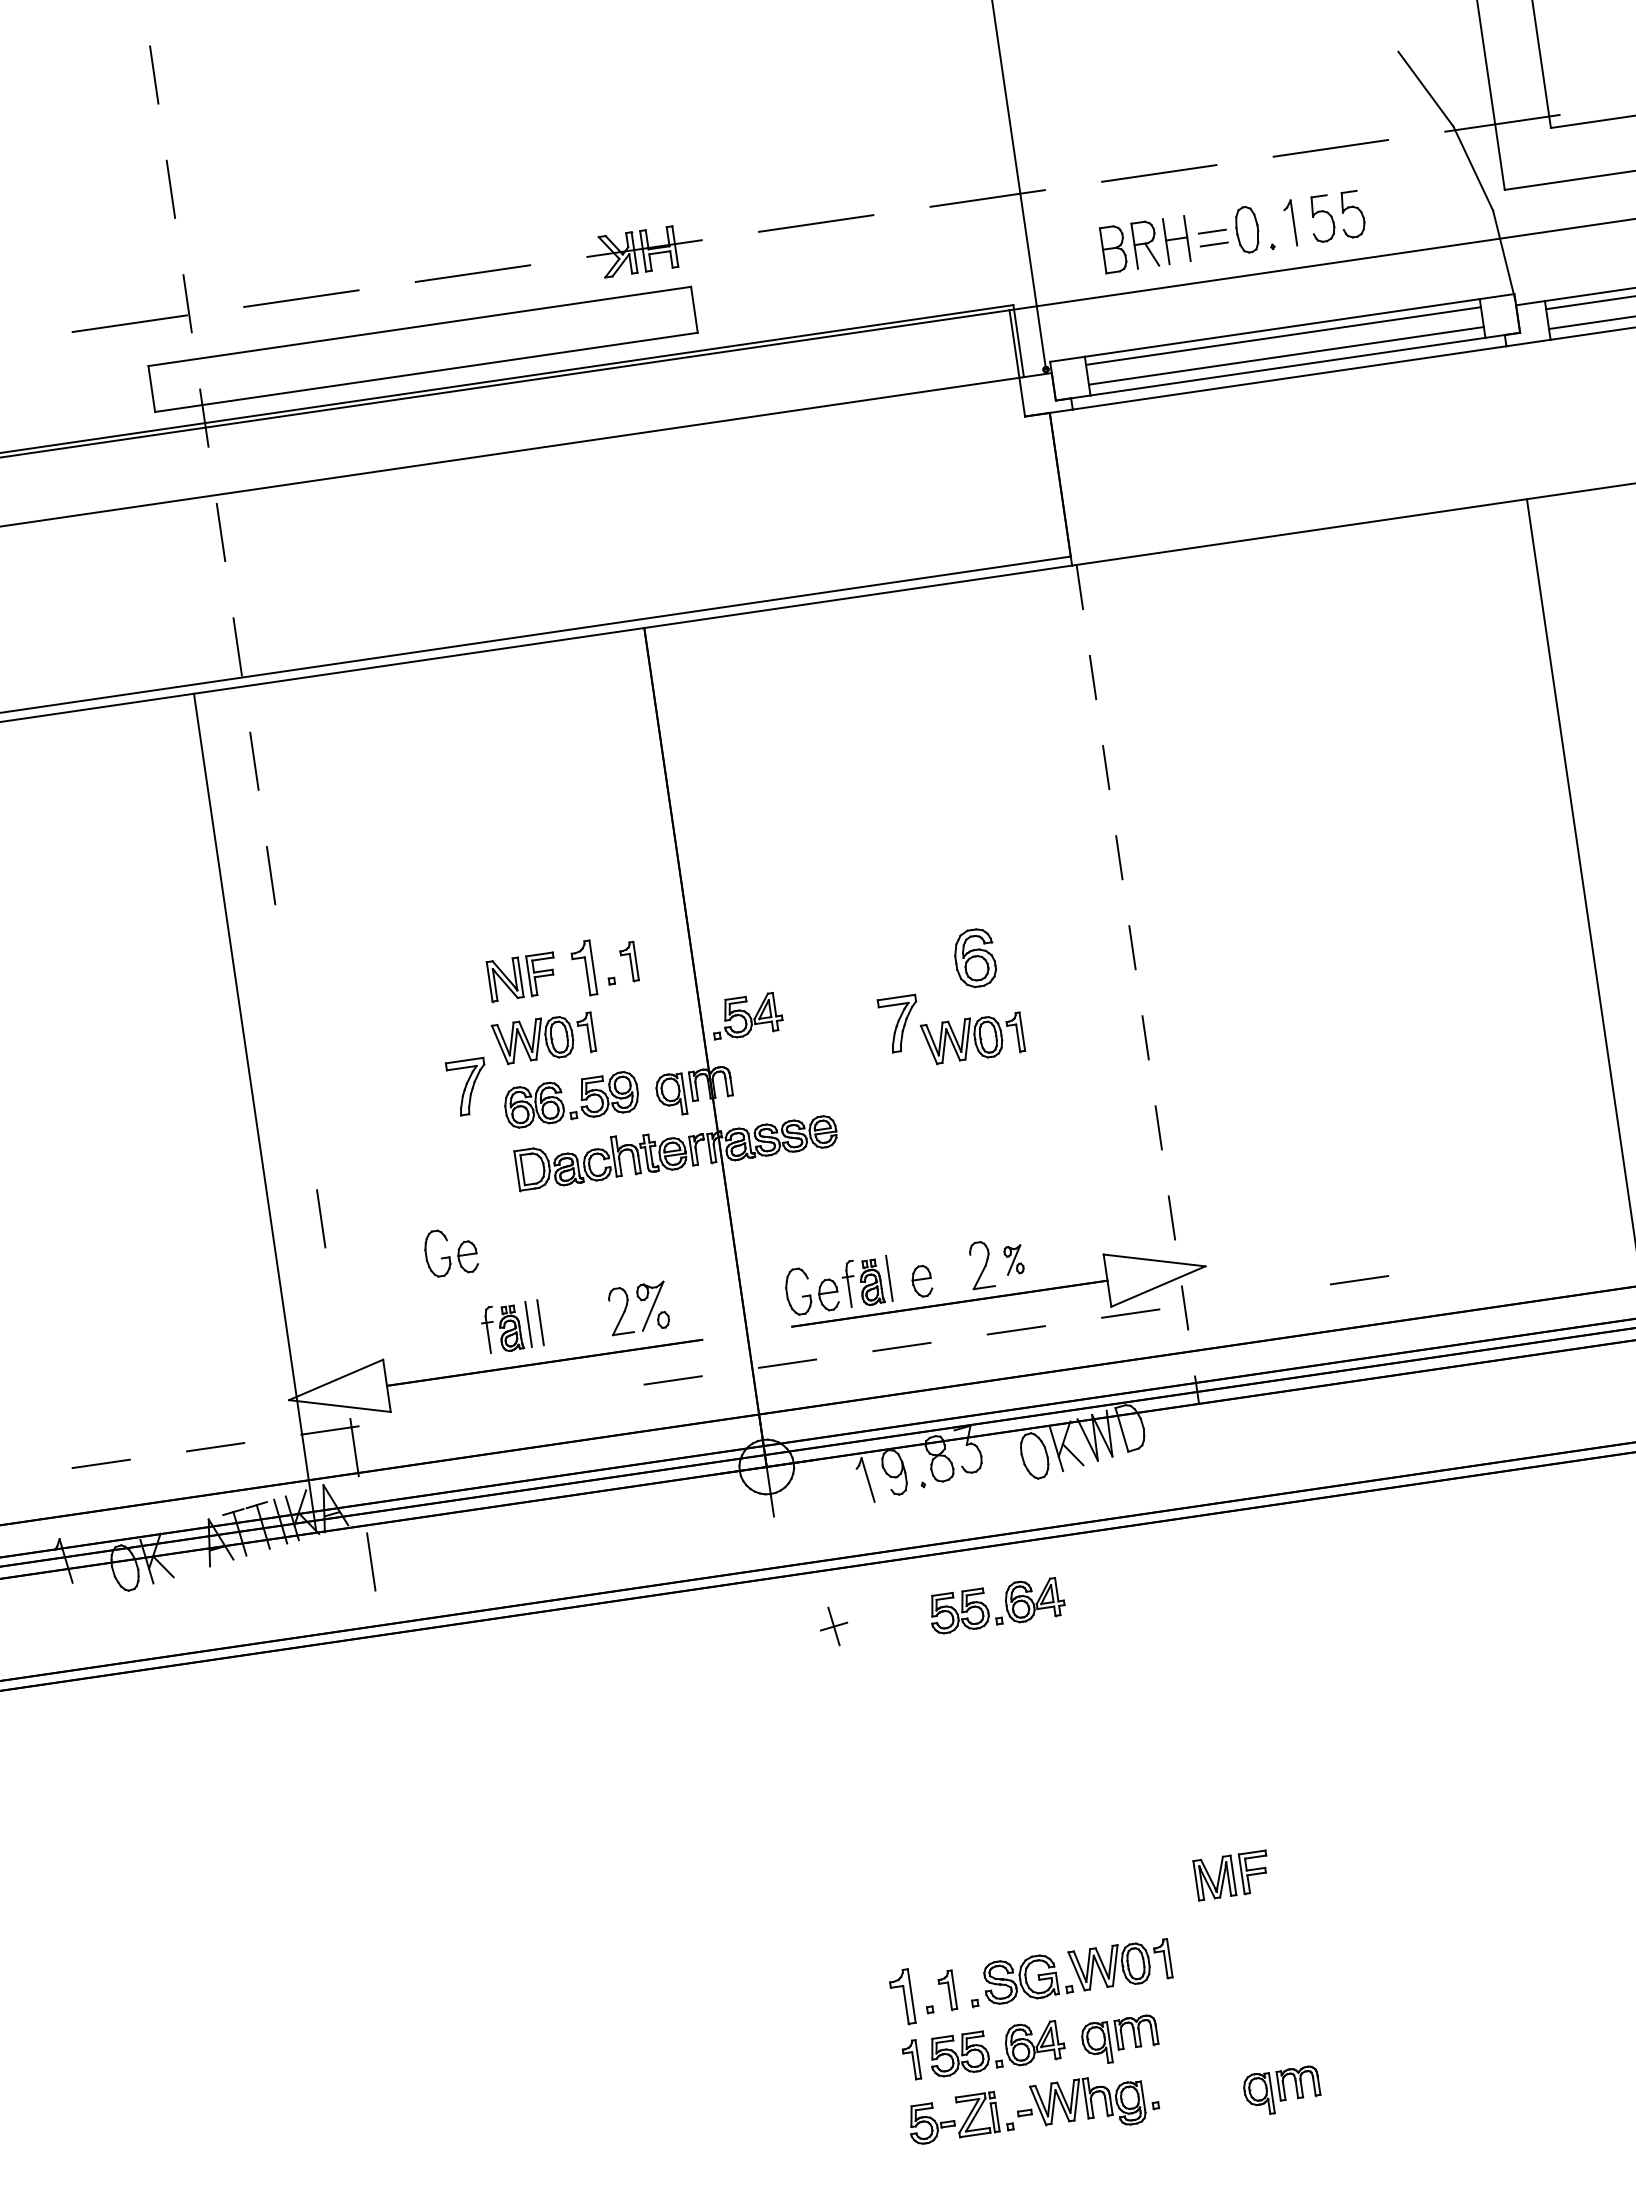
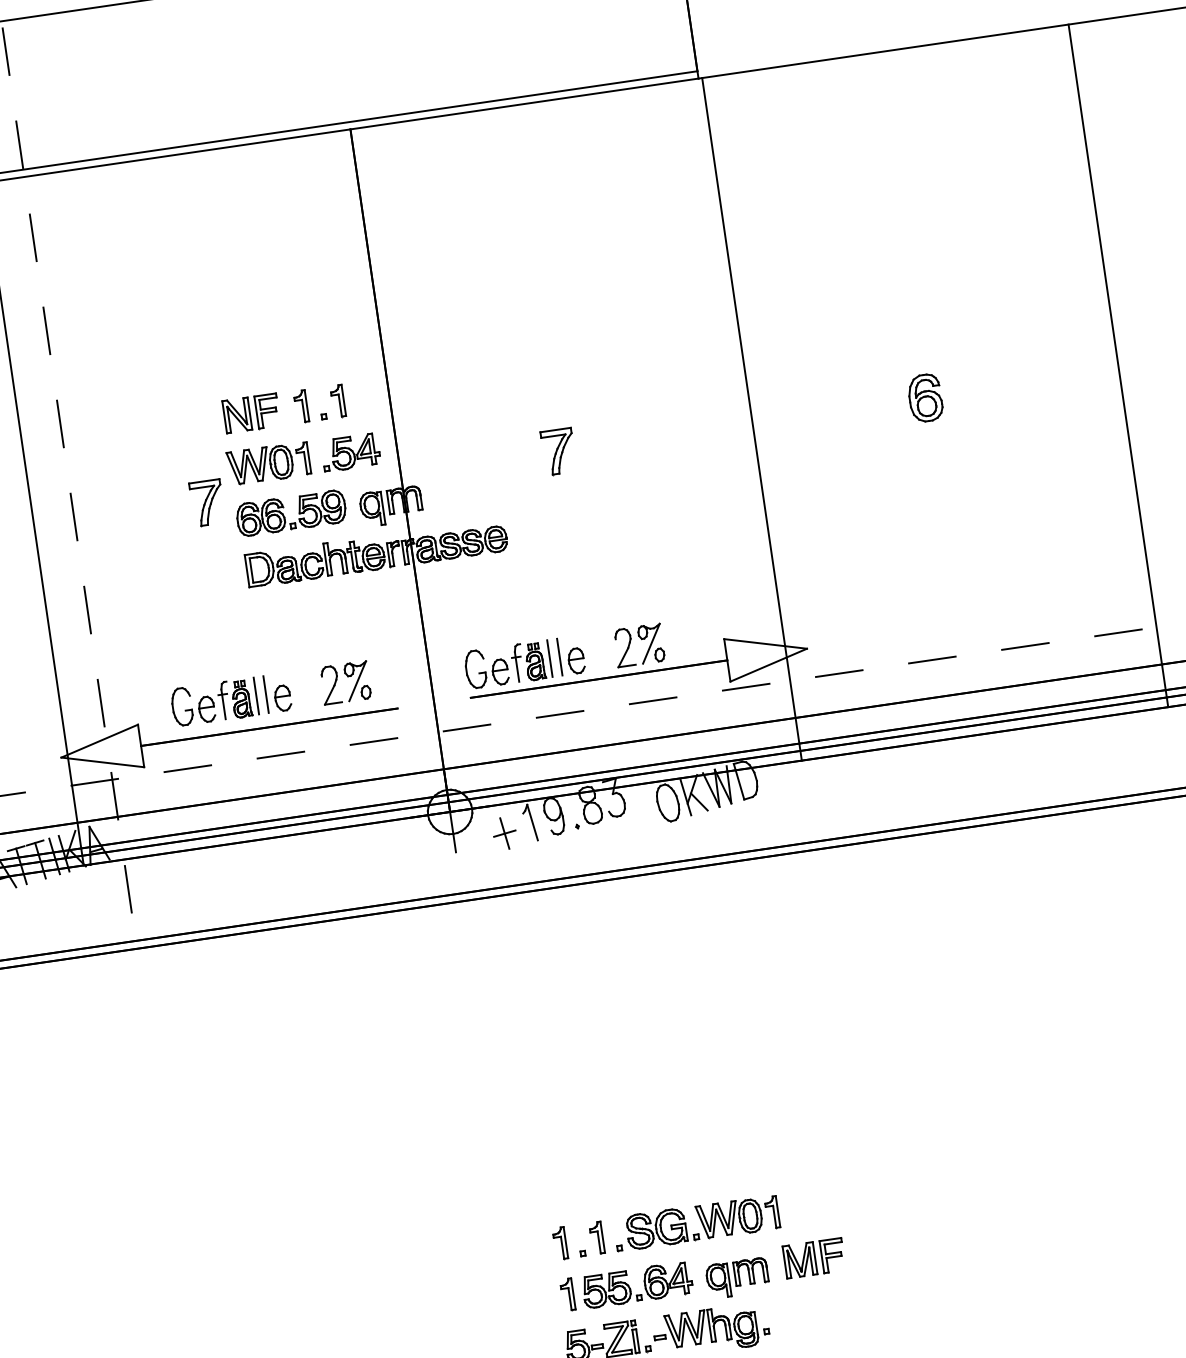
part: (975, 958) -> (925, 398), moved
part: (584, 968) -> (301, 406), size x0.71
line: (1137, 984) -> (751, 419), dashed -> solid
line: (287, 989) -> (60, 423), added
part: (748, 1016) -> (352, 452), moved
part: (972, 1038) -> (617, 463), removed
line: (304, 1104) -> (74, 517), added
line: (1587, 1246) -> (1117, 632), added
part: (451, 1253) -> (193, 706), moved
part: (1013, 1259) -> (650, 643), size x1.67
line: (1473, 1263) -> (1025, 646), added
line: (901, 1276) -> (559, 656), added
line: (1244, 1296) -> (838, 673), added
part: (561, 1326) -> (283, 697), added
line: (337, 1332) -> (100, 702), added
line: (558, 1396) -> (280, 754), added
line: (443, 1413) -> (187, 768), added
part: (1005, 1605) -> (644, 924), removed
part: (834, 1626) -> (505, 833), moved
part: (1229, 1875) -> (811, 1258), moved
part: (902, 1996) -> (560, 1242), size x0.71
part: (1282, 2089) -> (869, 1318), removed

